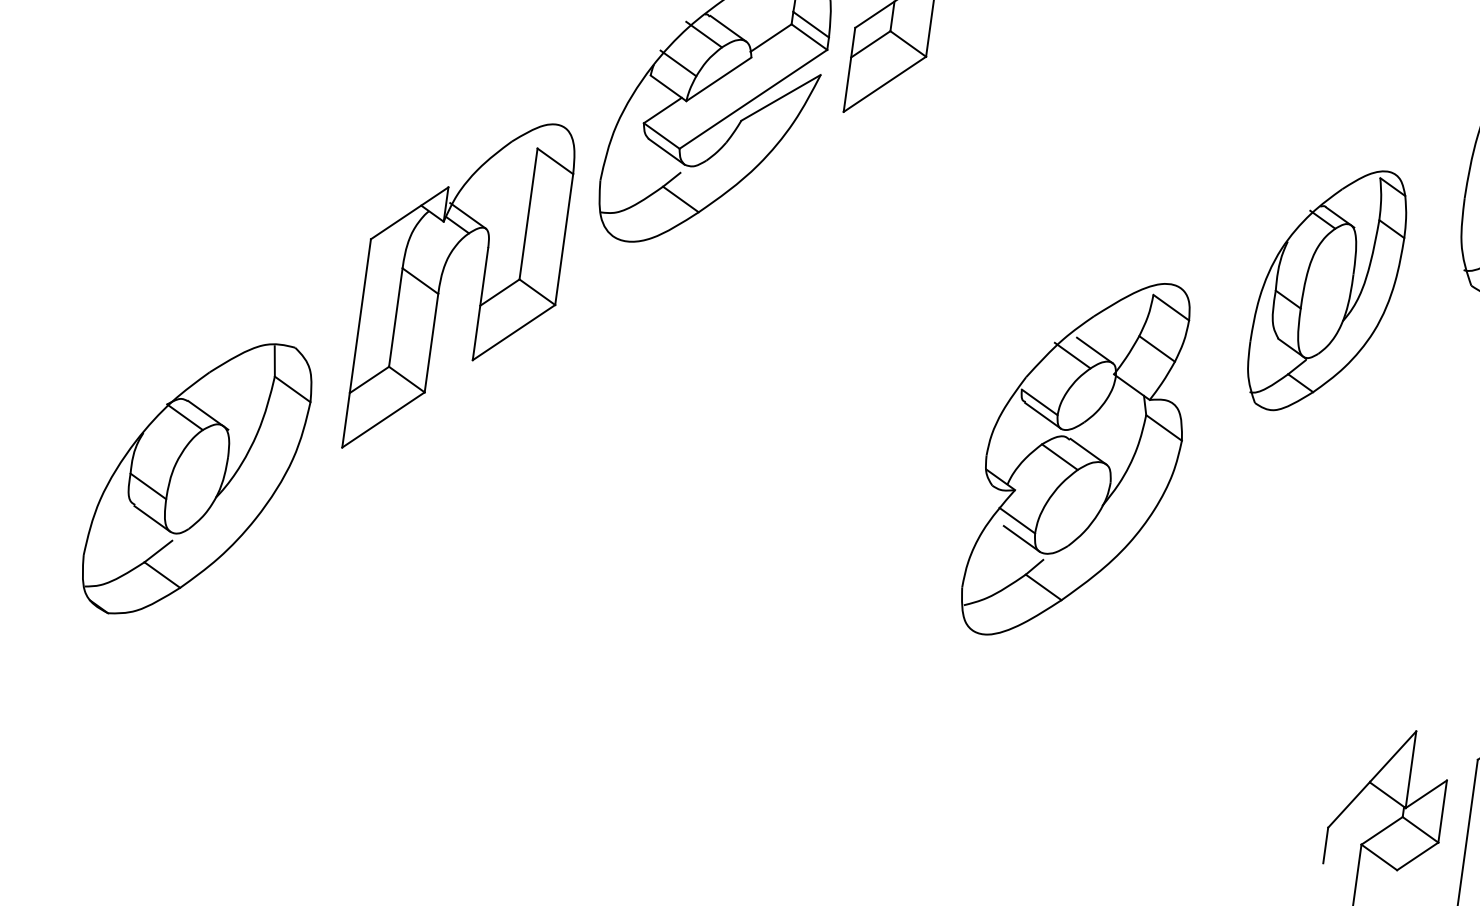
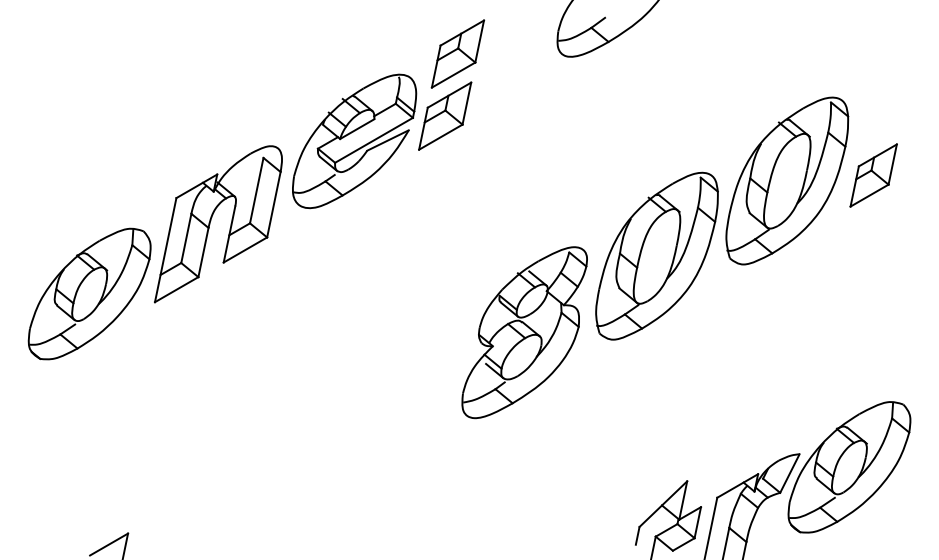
part: (1326, 289) -> (656, 255), size x1.43
part: (196, 477) -> (89, 293), moved

